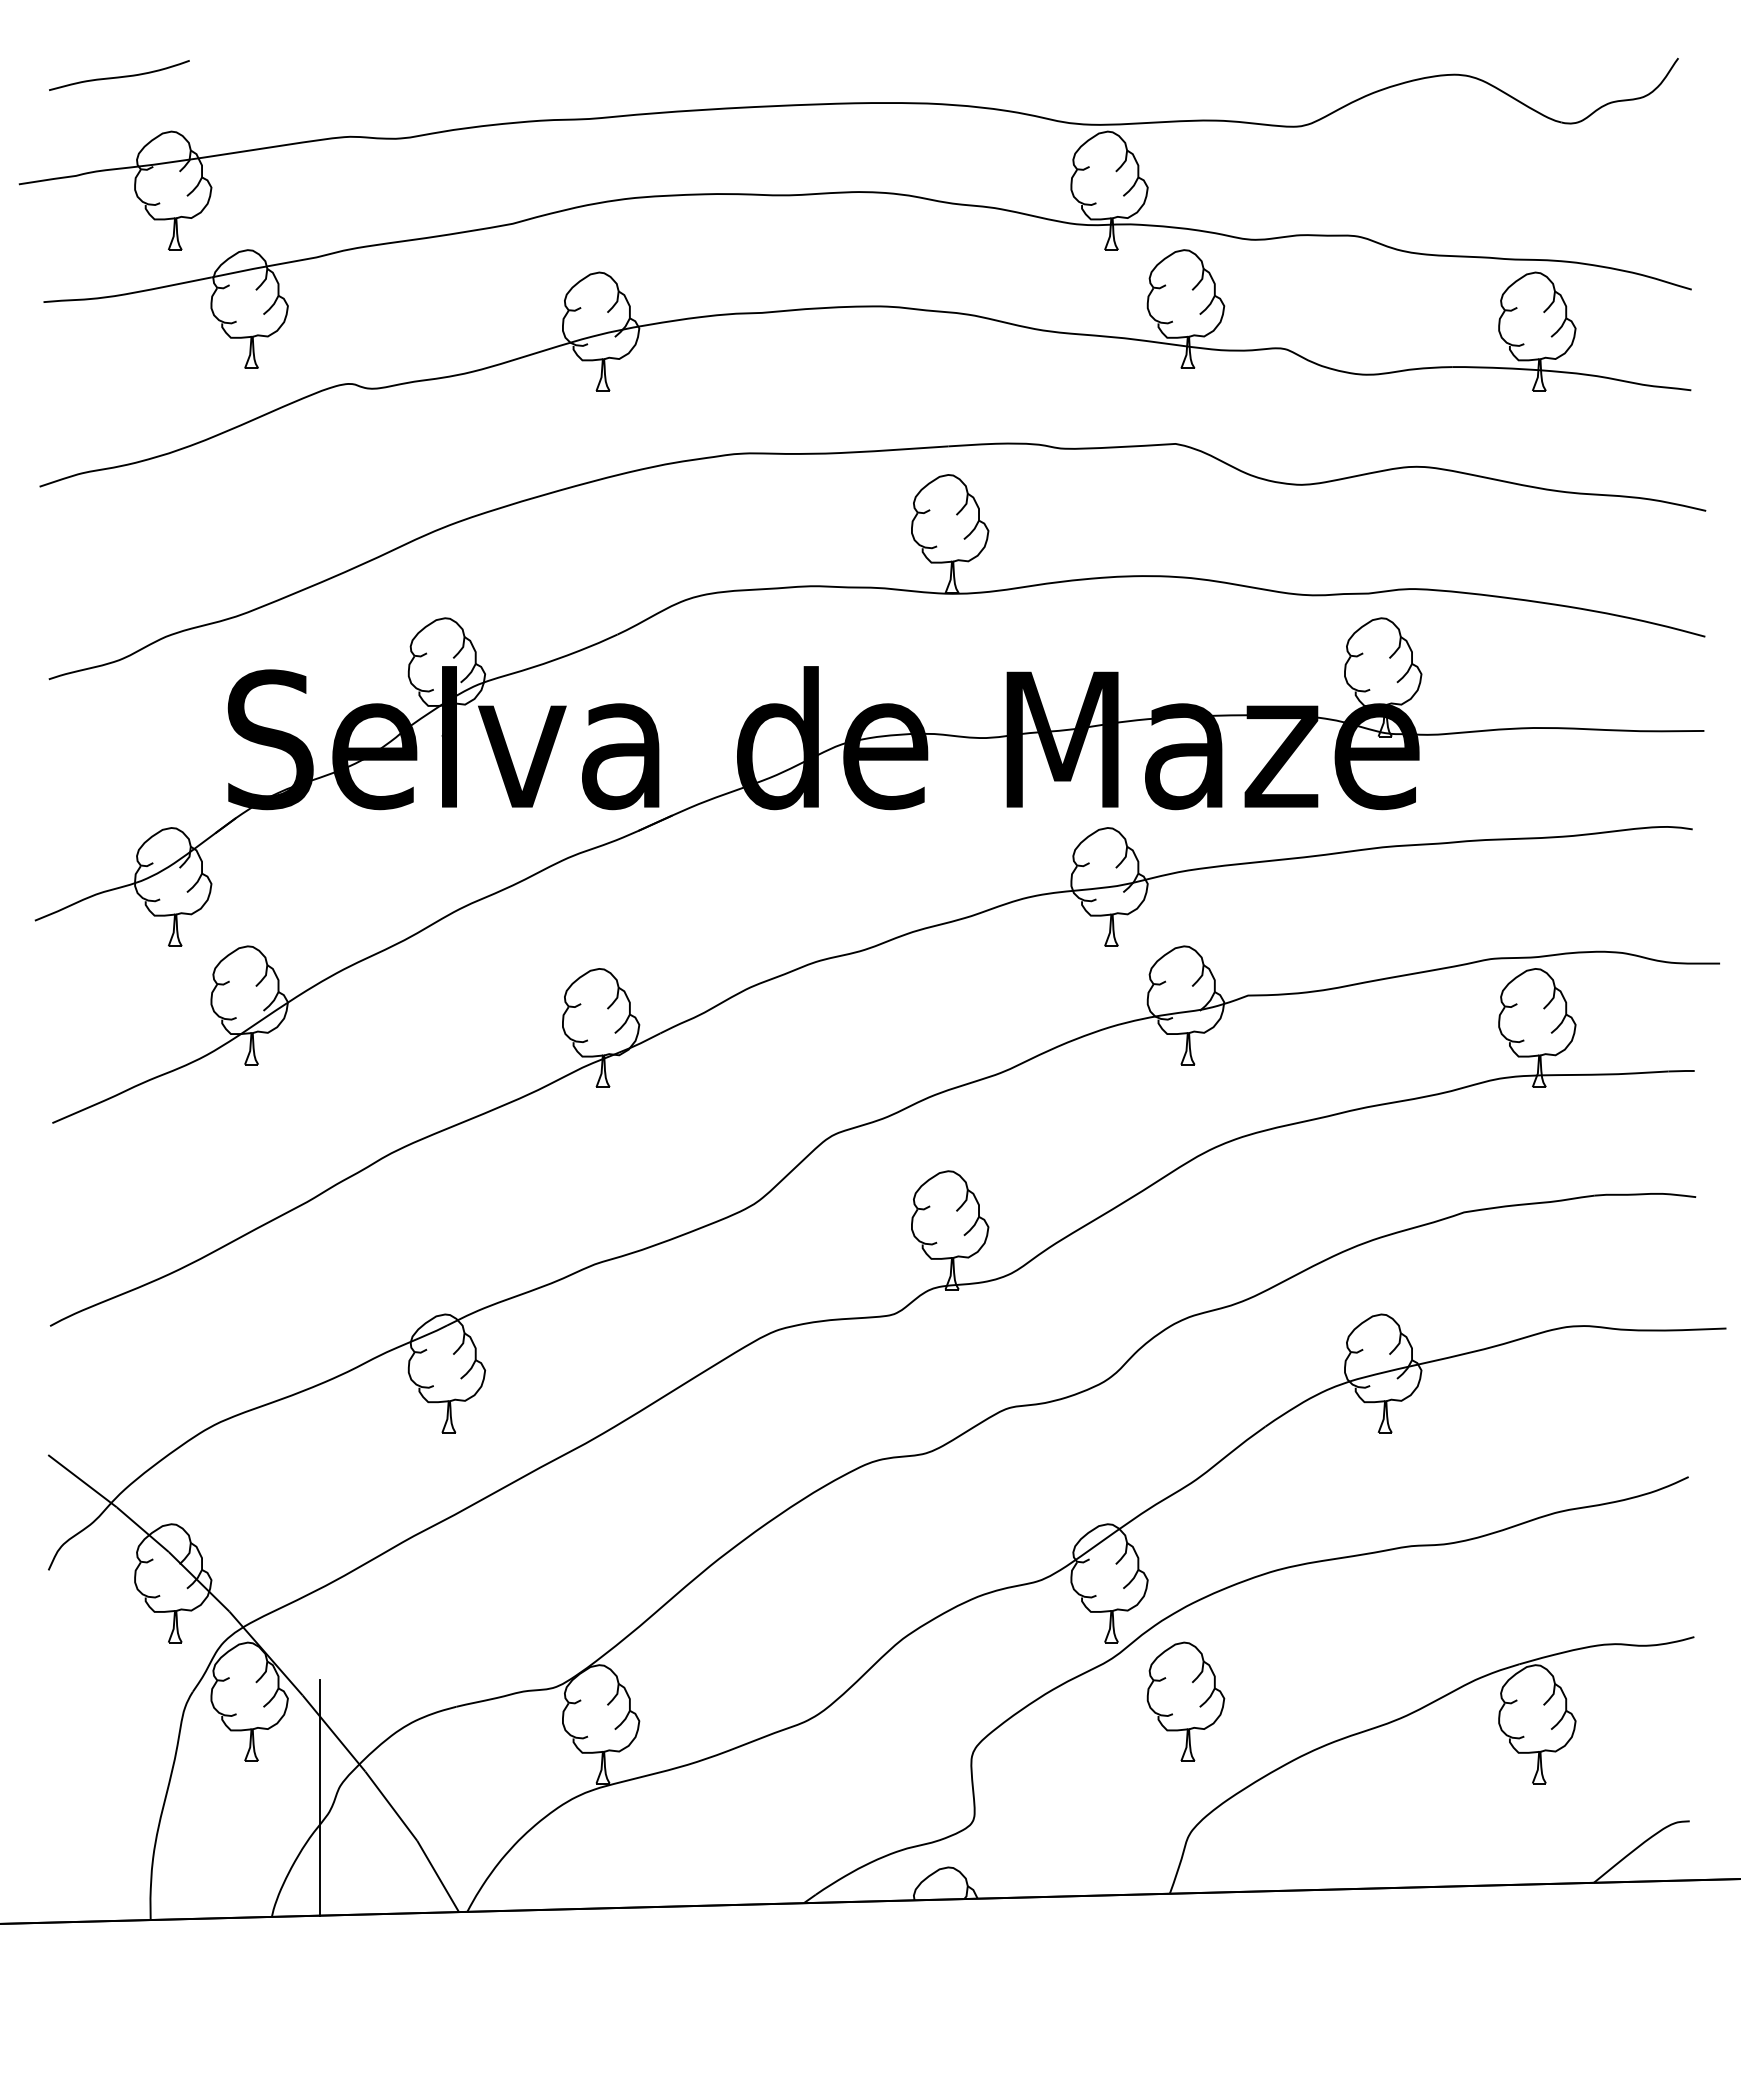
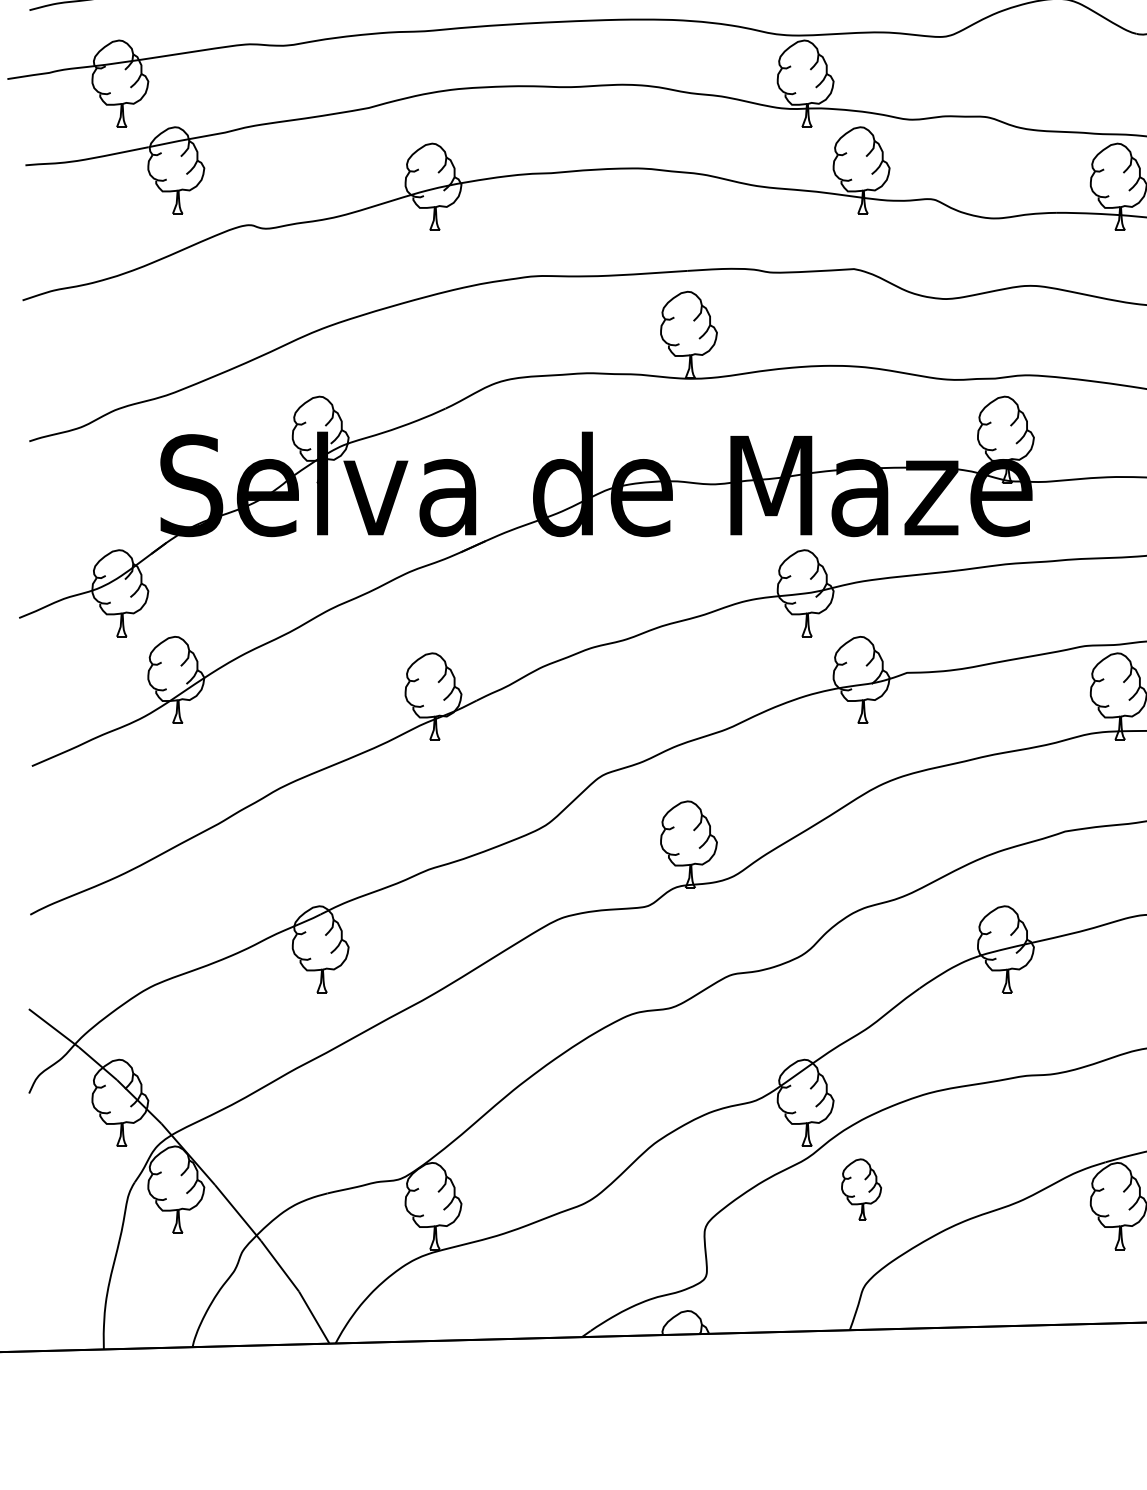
part: (1185, 1701) -> (861, 1189), size x0.7
line: (320, 1797) -> (228, 1259), removed

